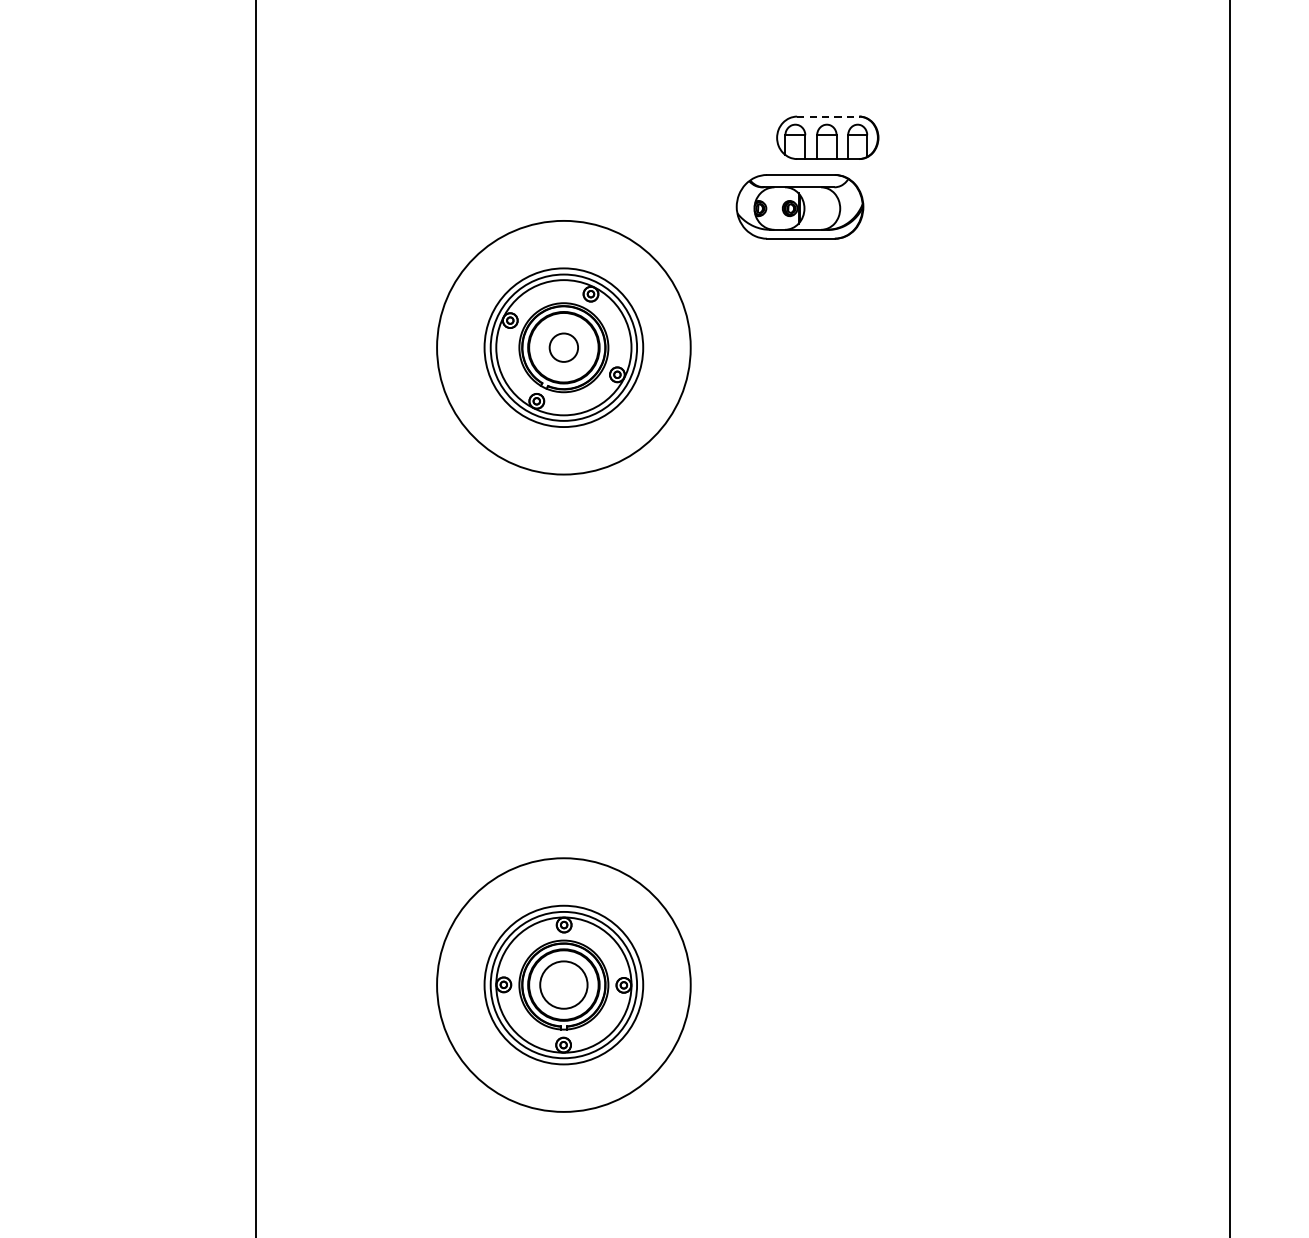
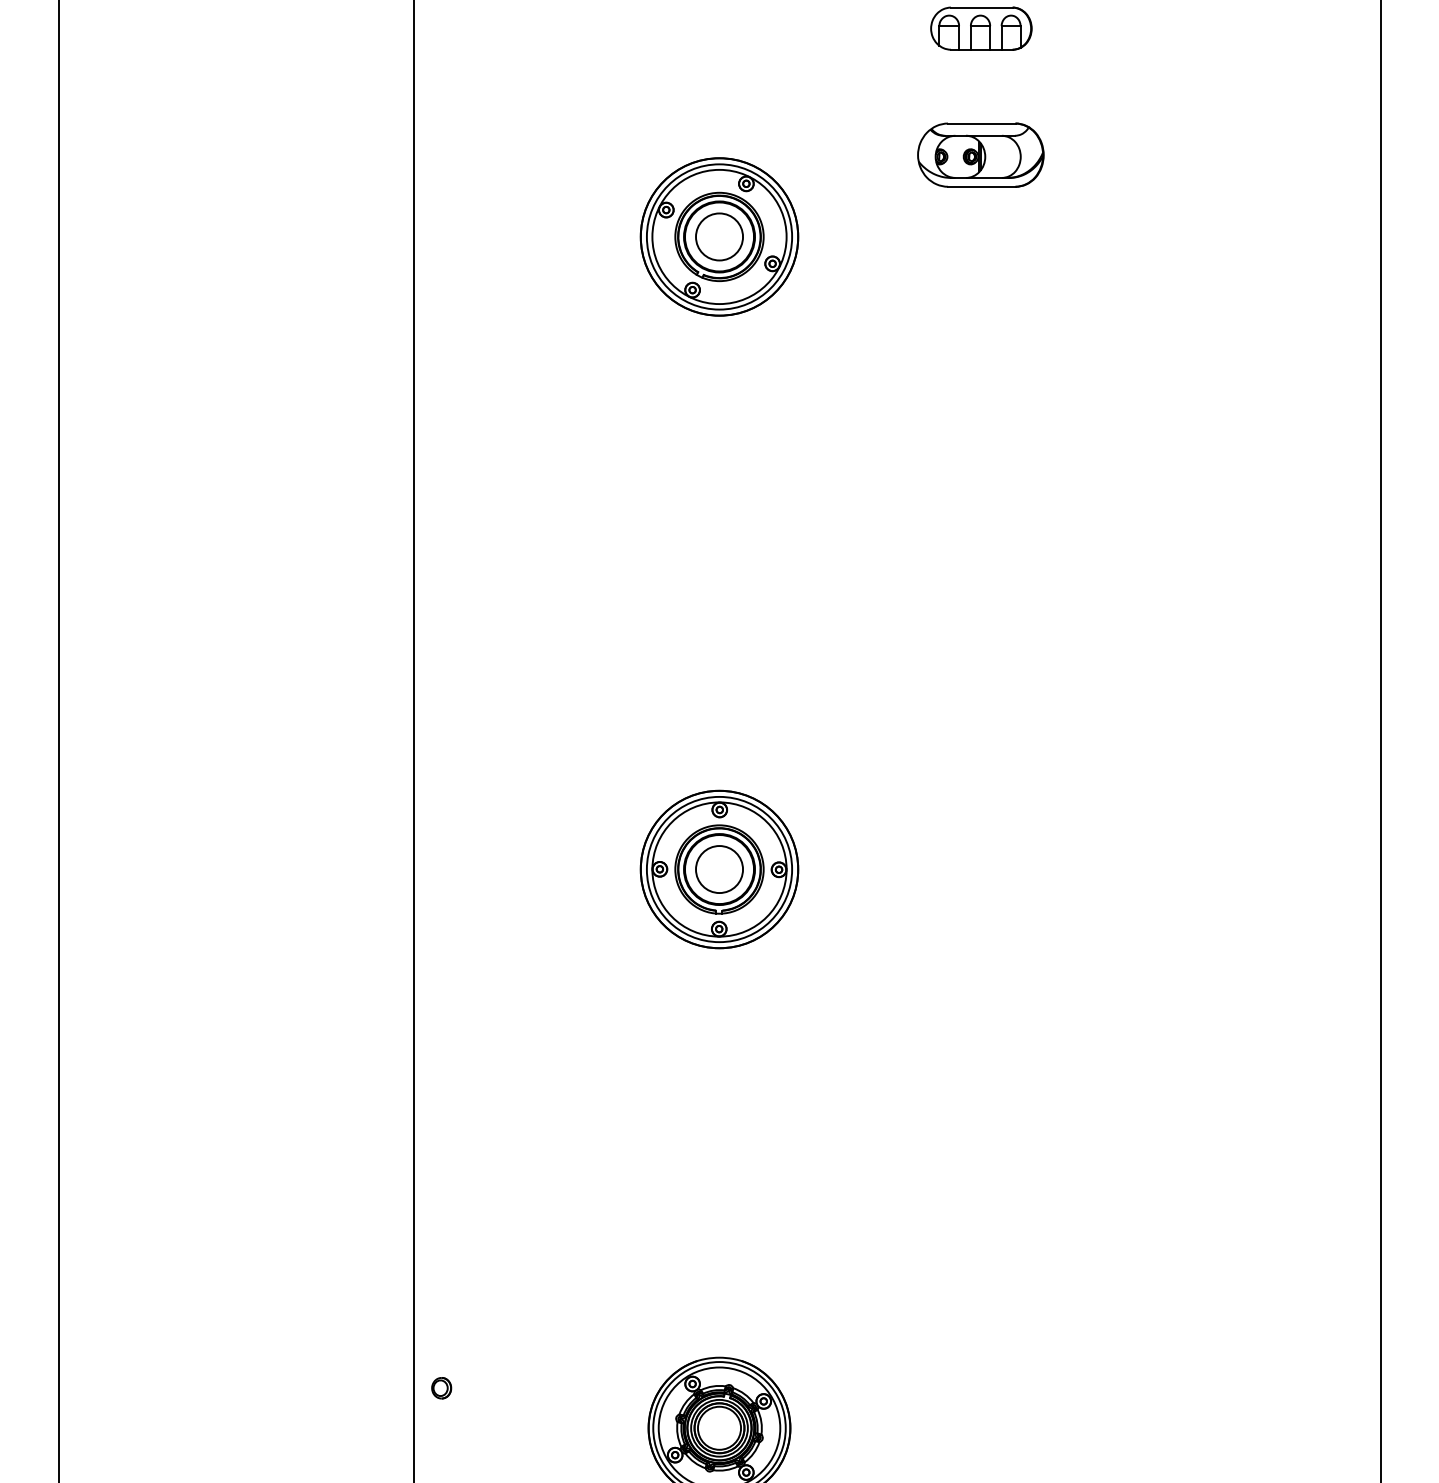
line: (827, 116) -> (981, 7), dashed -> solid
part: (799, 206) -> (980, 154), moved
circle: (563, 347) -> (719, 236), size x0.62
circle: (563, 347) -> (719, 236), size x1.67
circle: (563, 985) -> (719, 869), size x0.62

